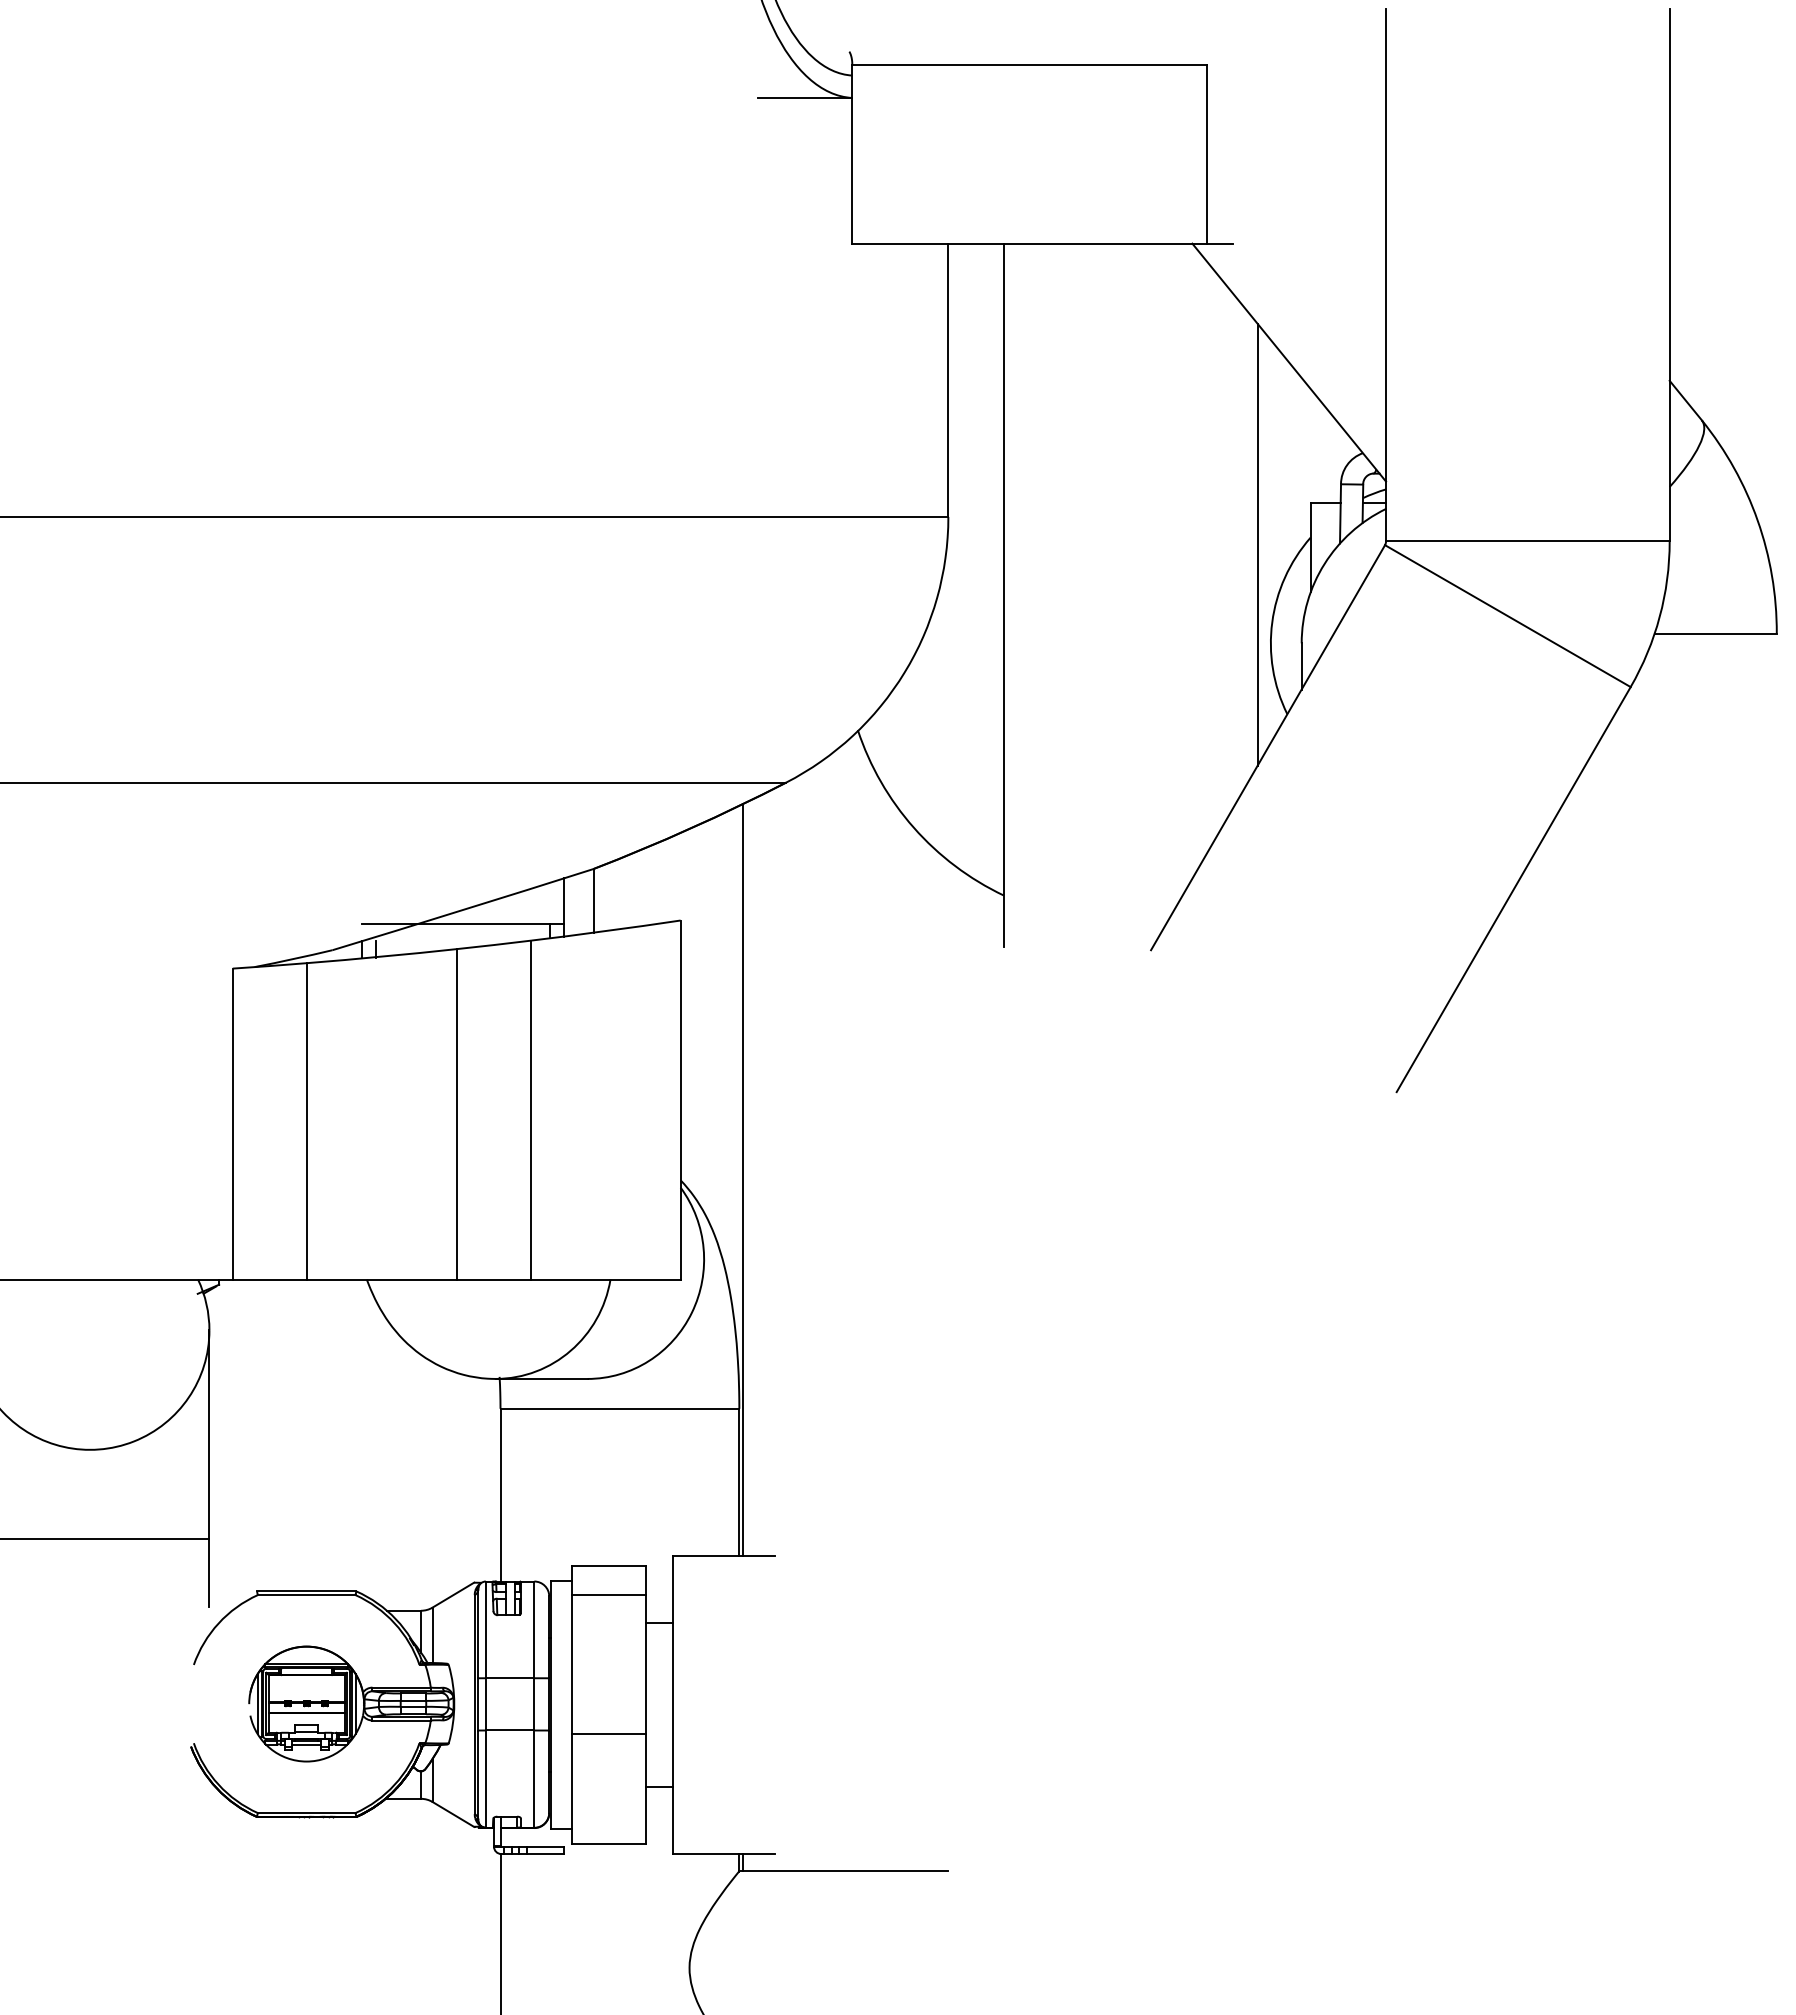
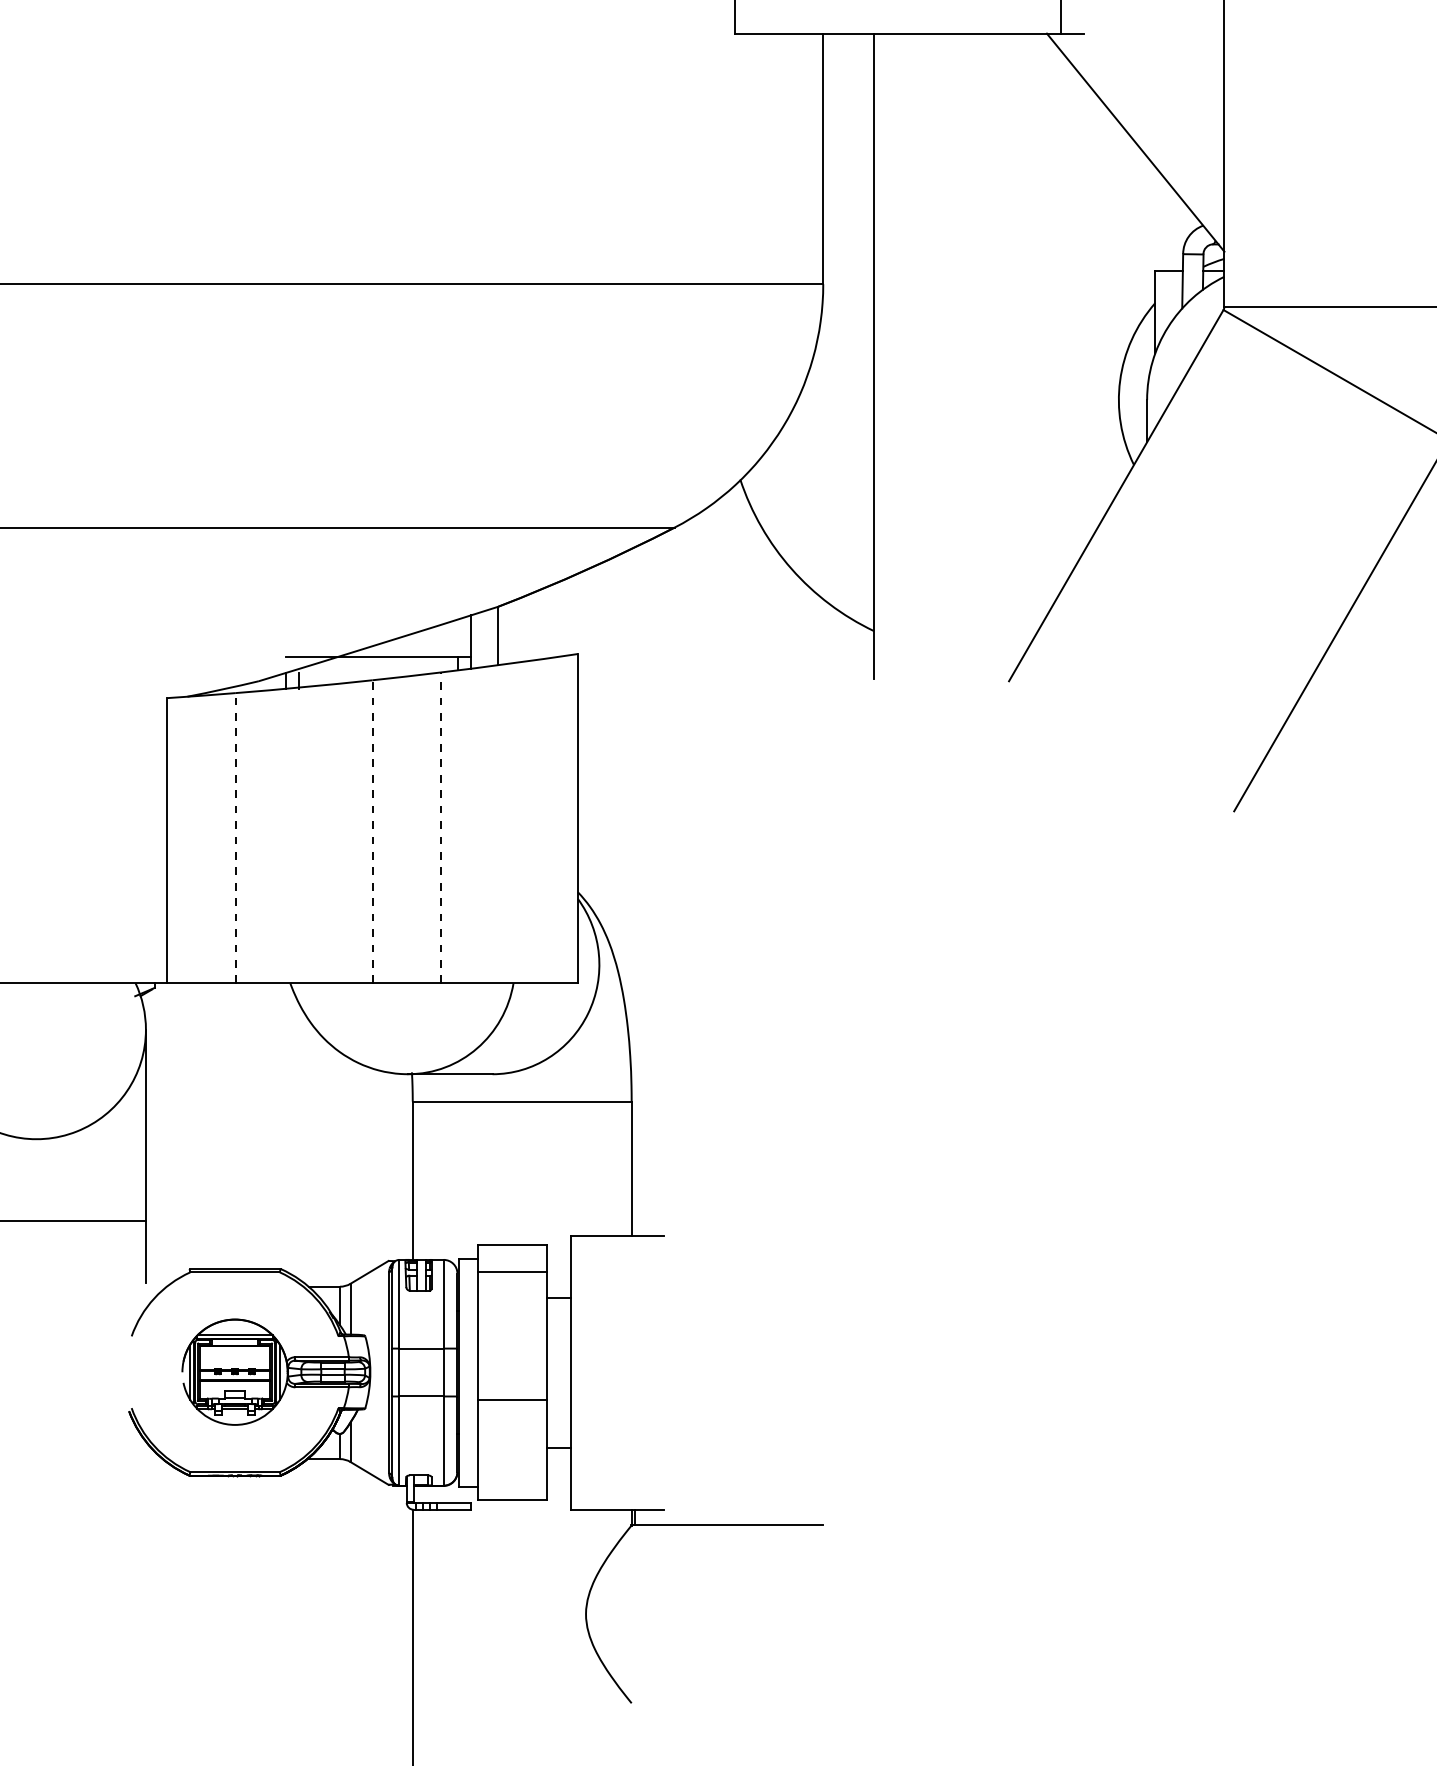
line: (1257, 544) -> (1106, 309), removed
line: (531, 1110) -> (441, 828), solid -> dashed
line: (456, 1113) -> (372, 830), solid -> dashed
line: (307, 1120) -> (235, 837), solid -> dashed
line: (743, 1179) -> (635, 891), removed

